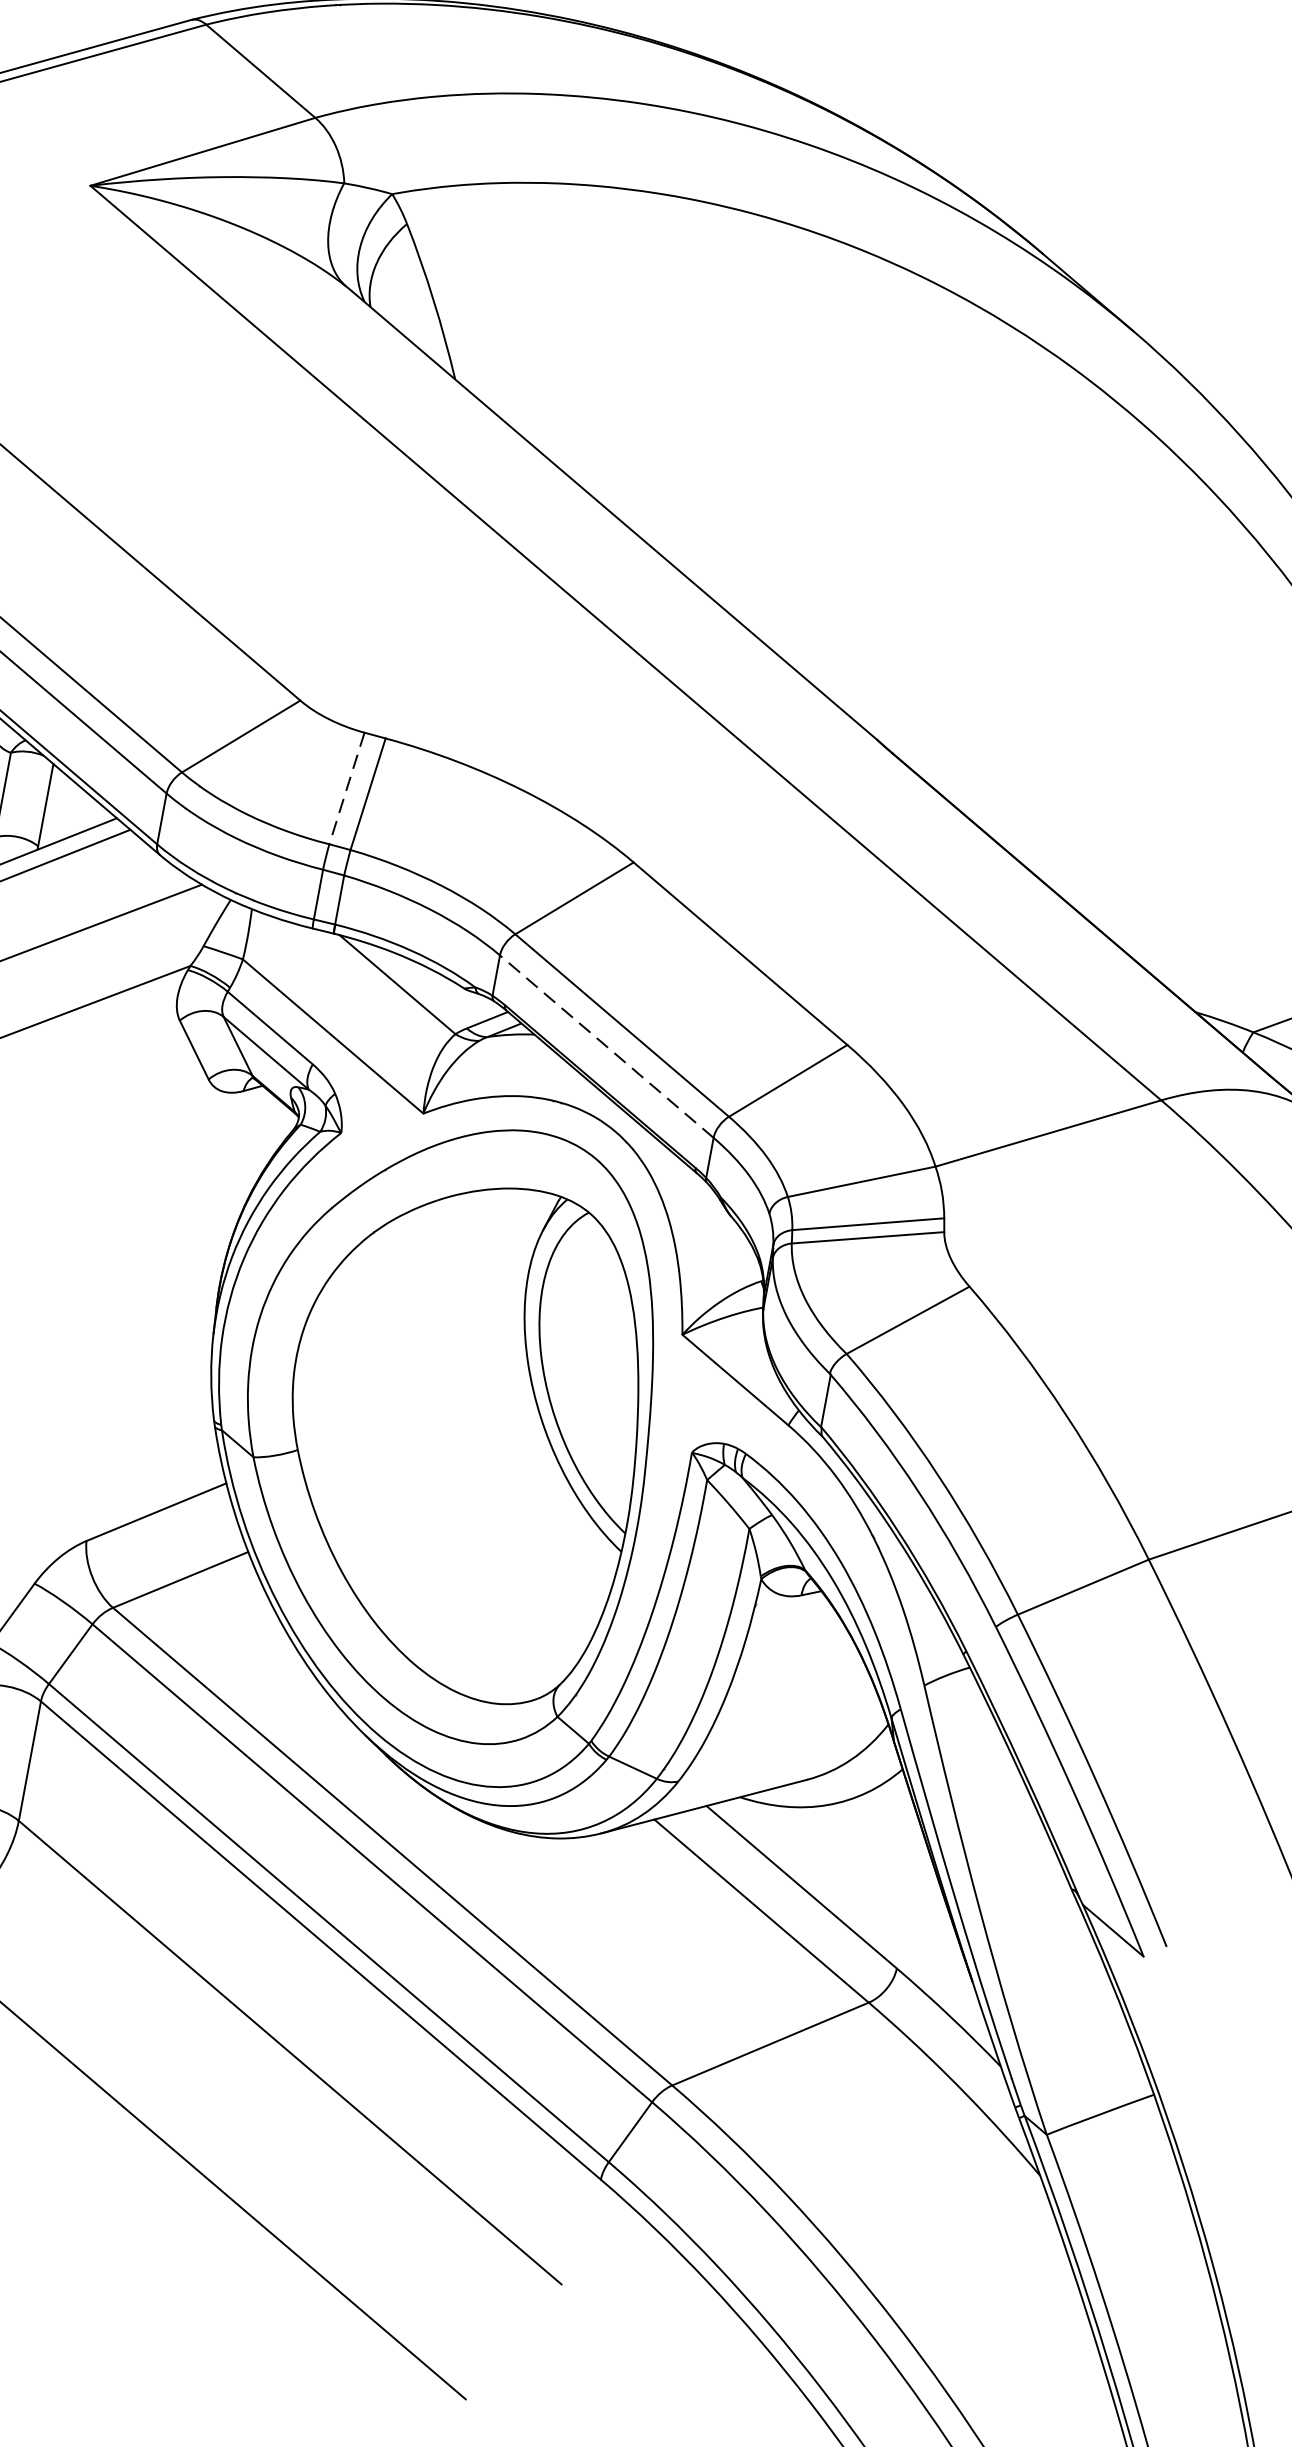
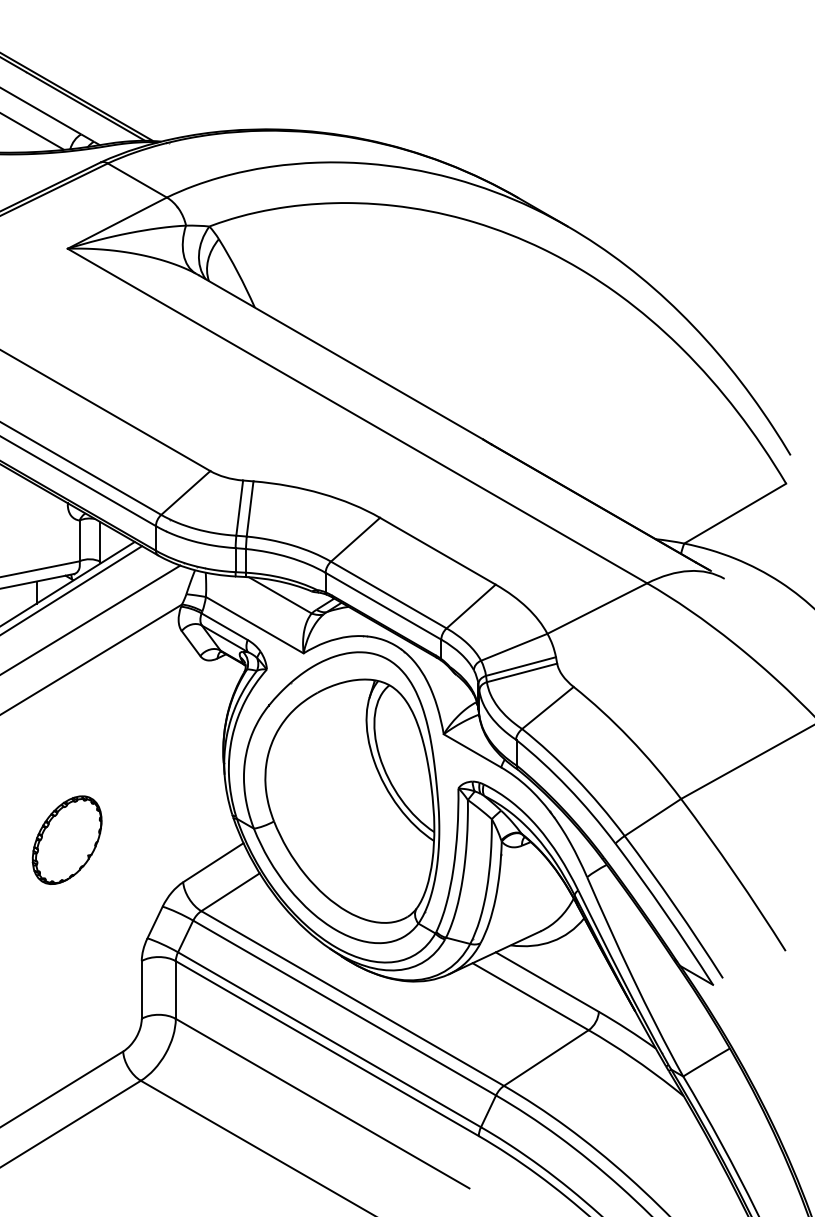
line: (346, 789) -> (239, 508), dashed -> solid
line: (606, 1047) -> (383, 606), dashed -> solid

